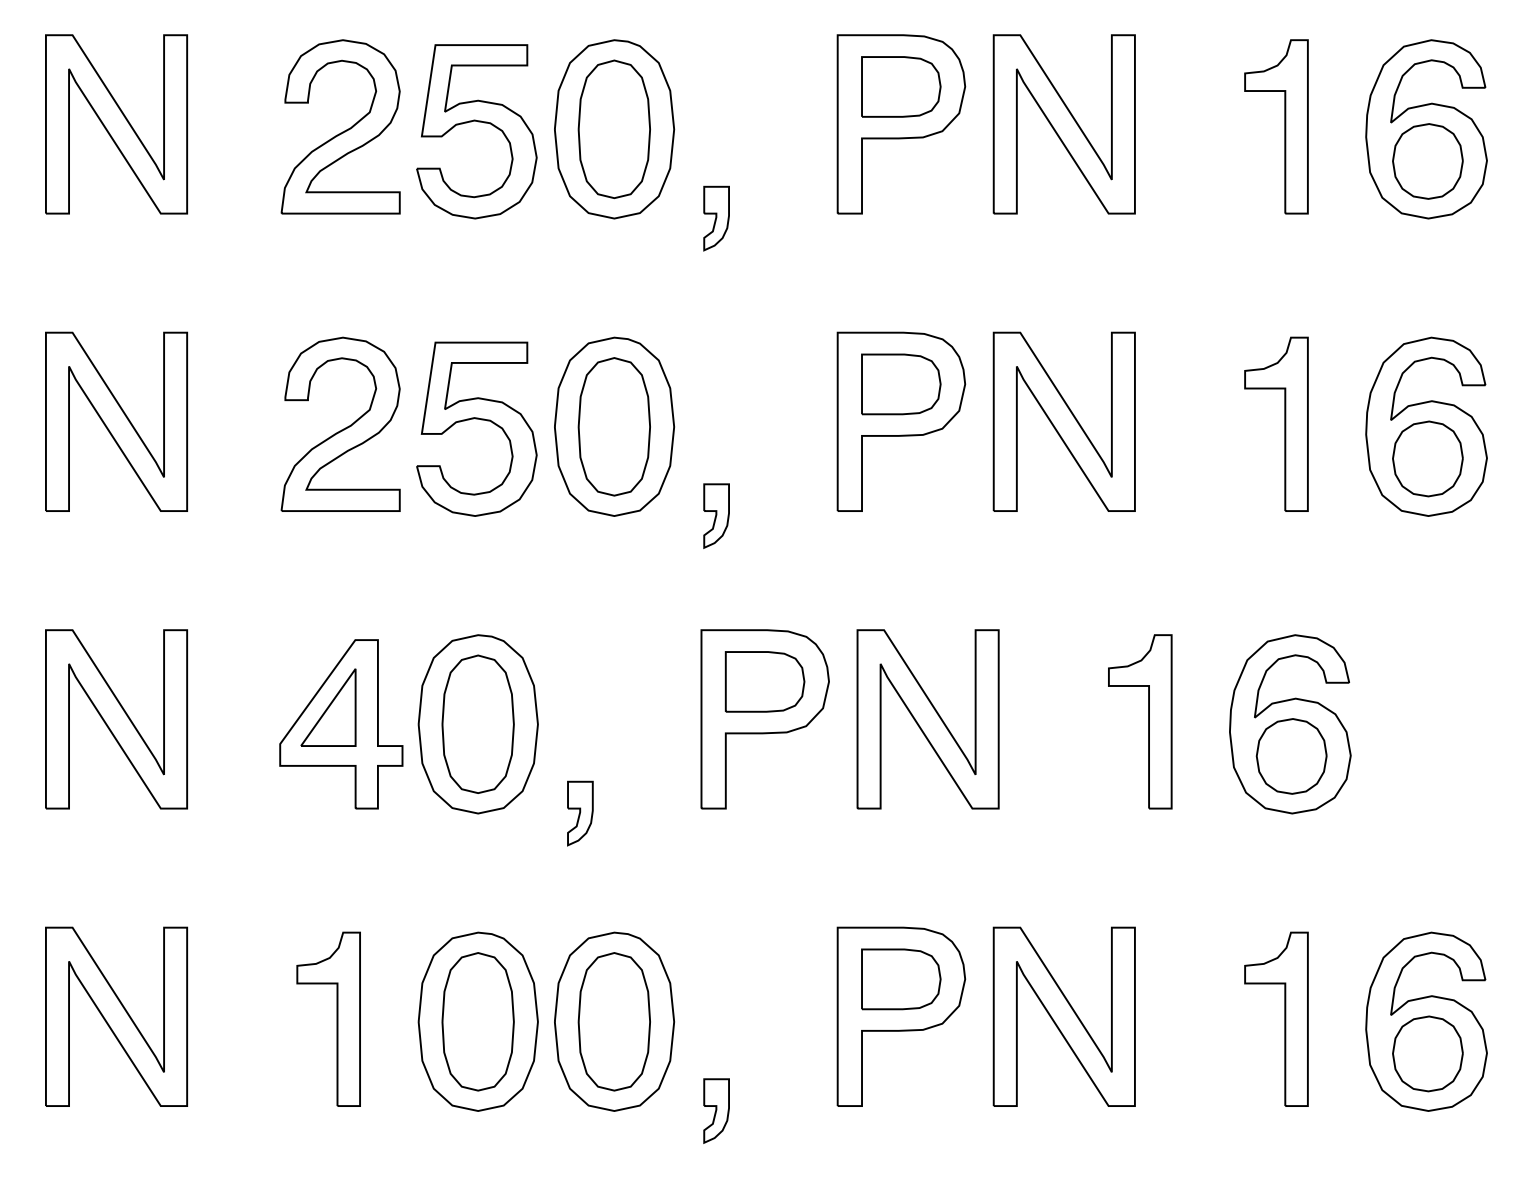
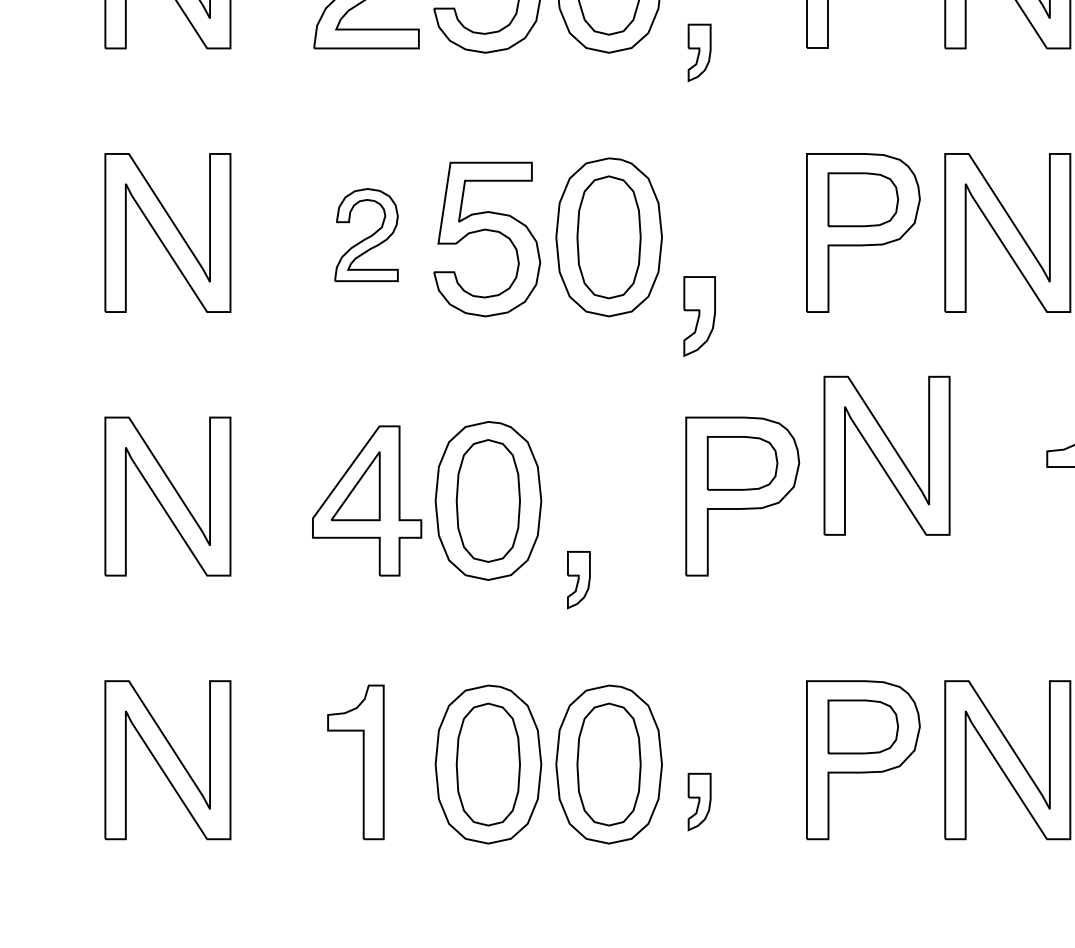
part: (340, 423) -> (366, 234), size x0.6
part: (716, 515) -> (699, 315), size x1.4
part: (927, 719) -> (886, 455), moved
part: (716, 1110) -> (699, 801), moved

